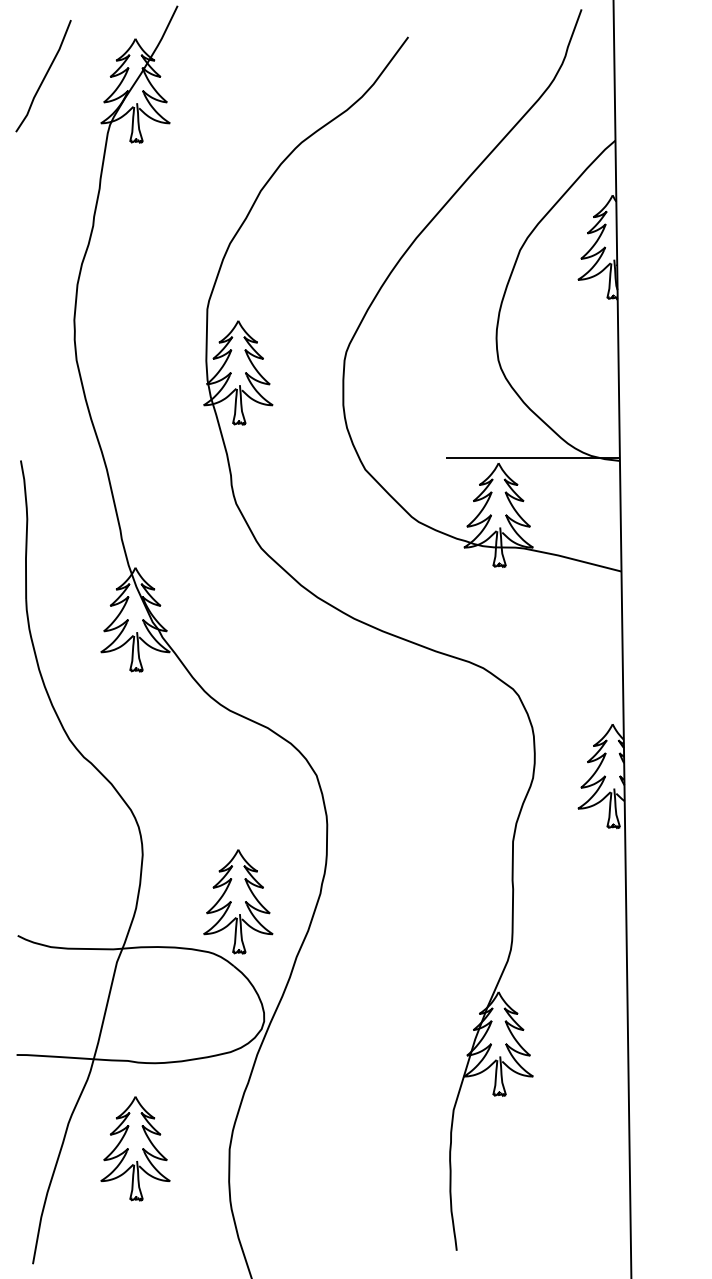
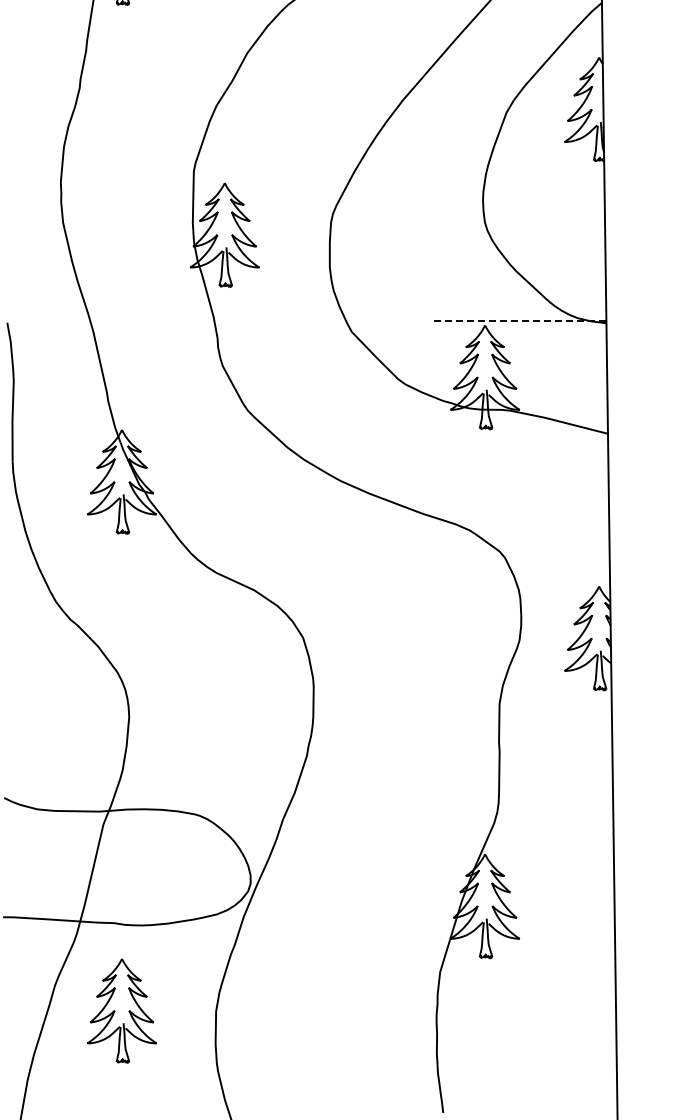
line: (532, 458) -> (518, 320), solid -> dashed
part: (238, 901) -> (224, 763), removed

